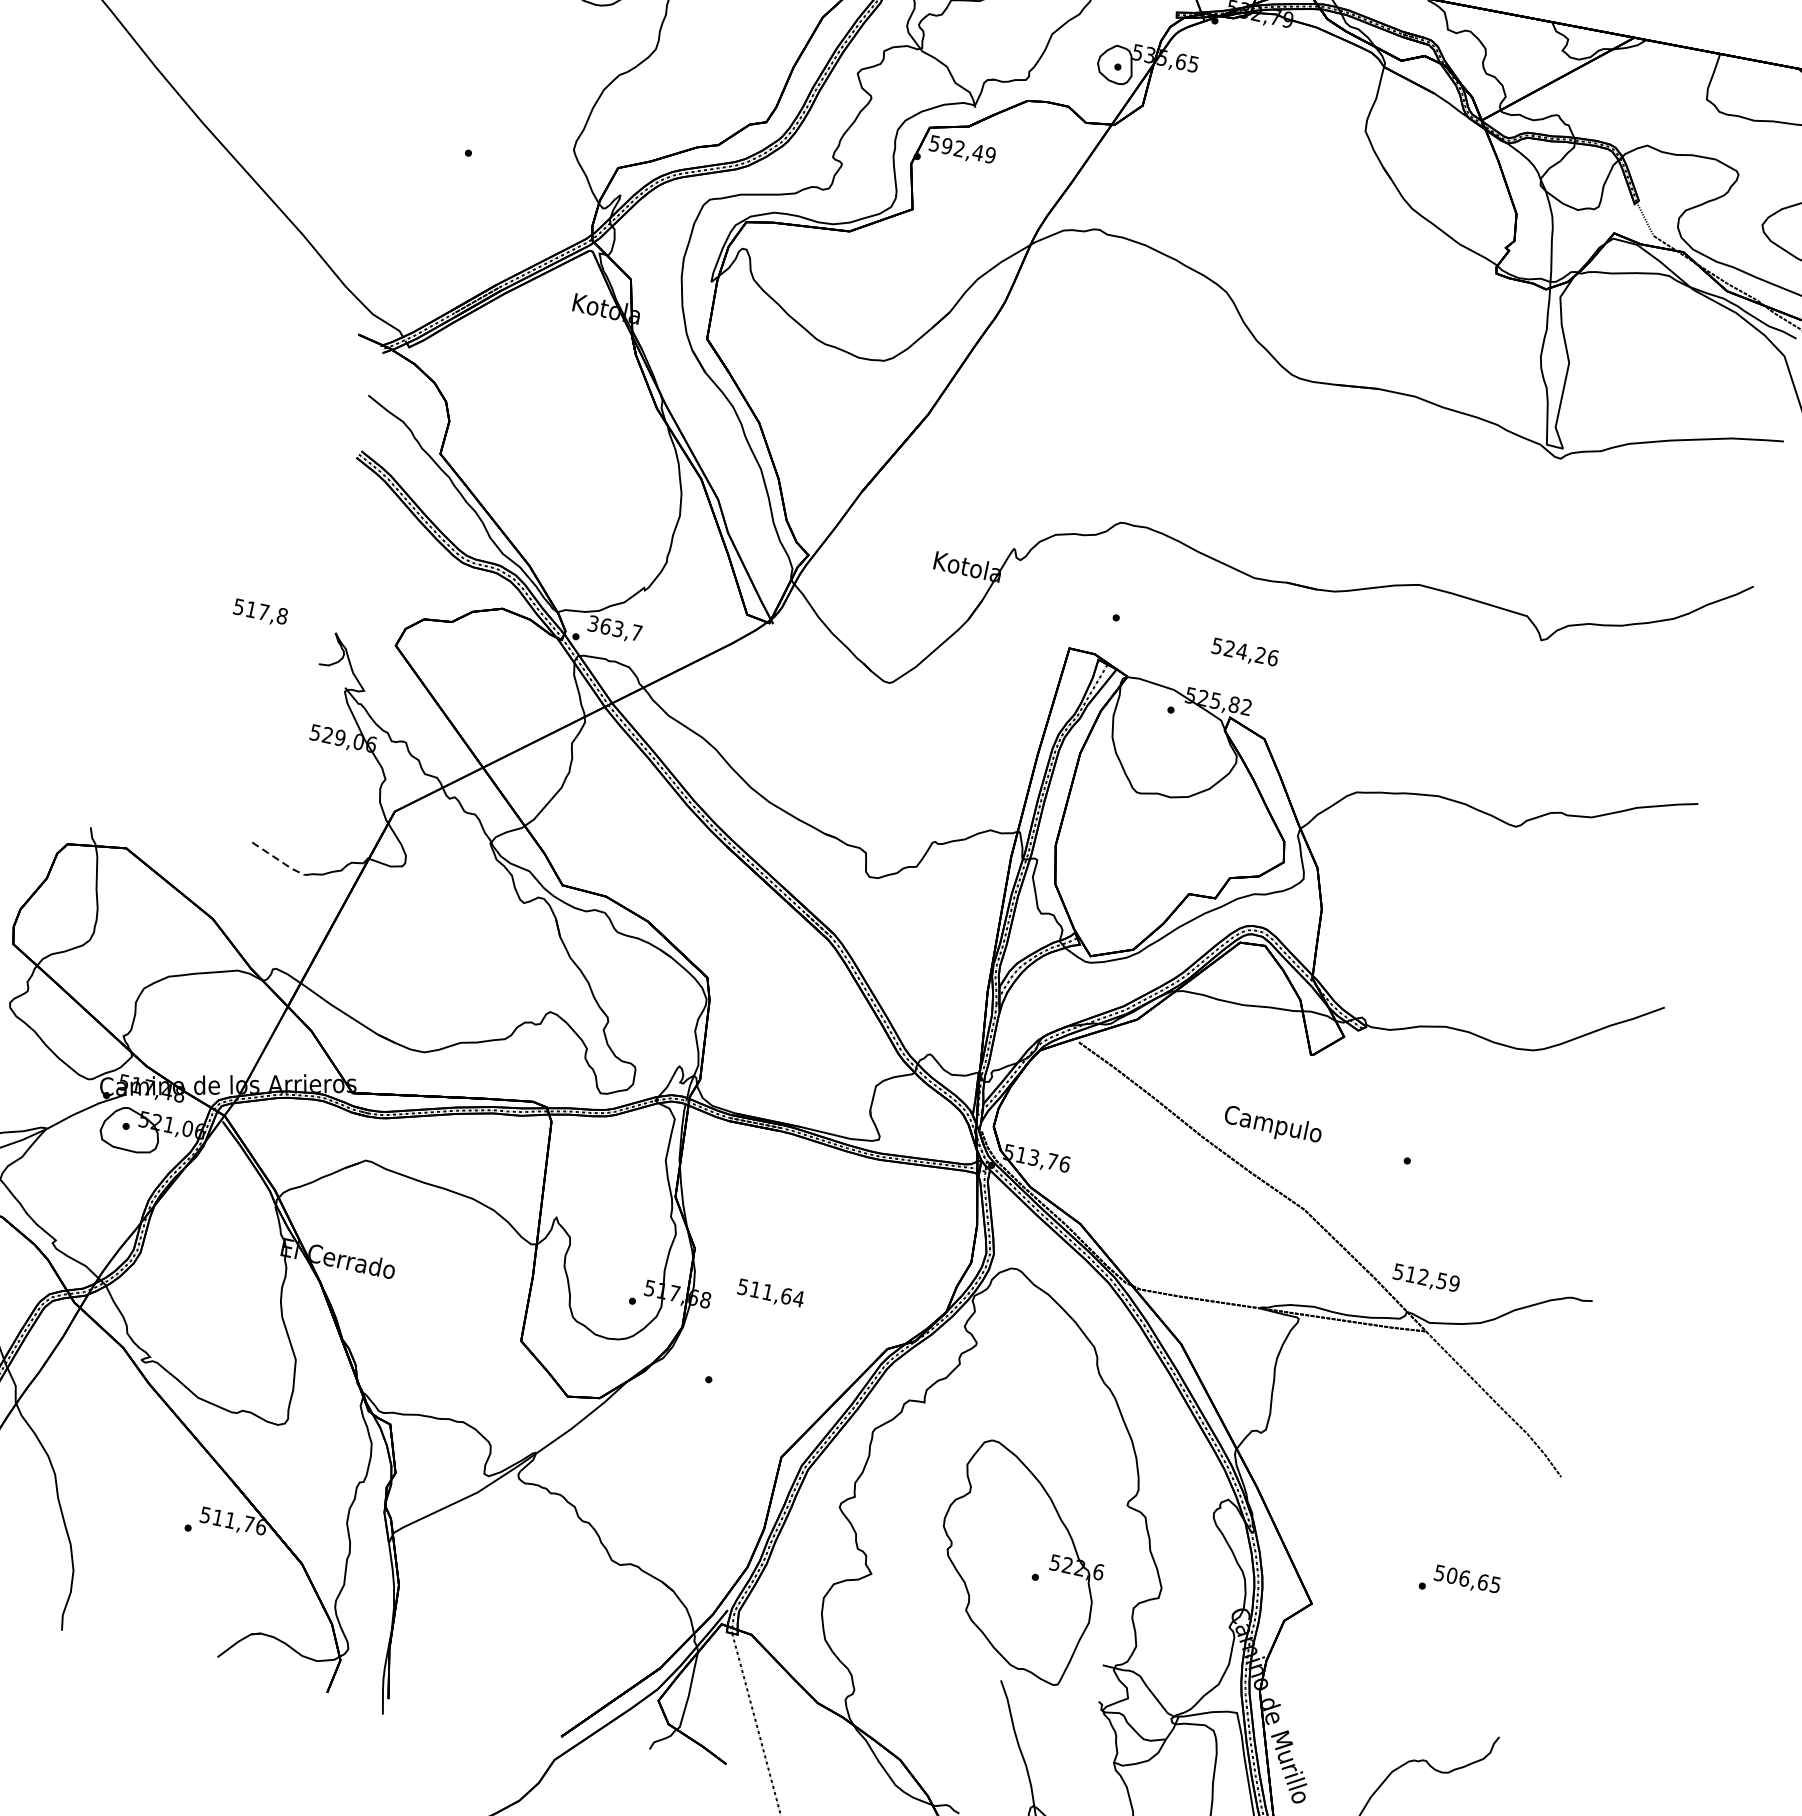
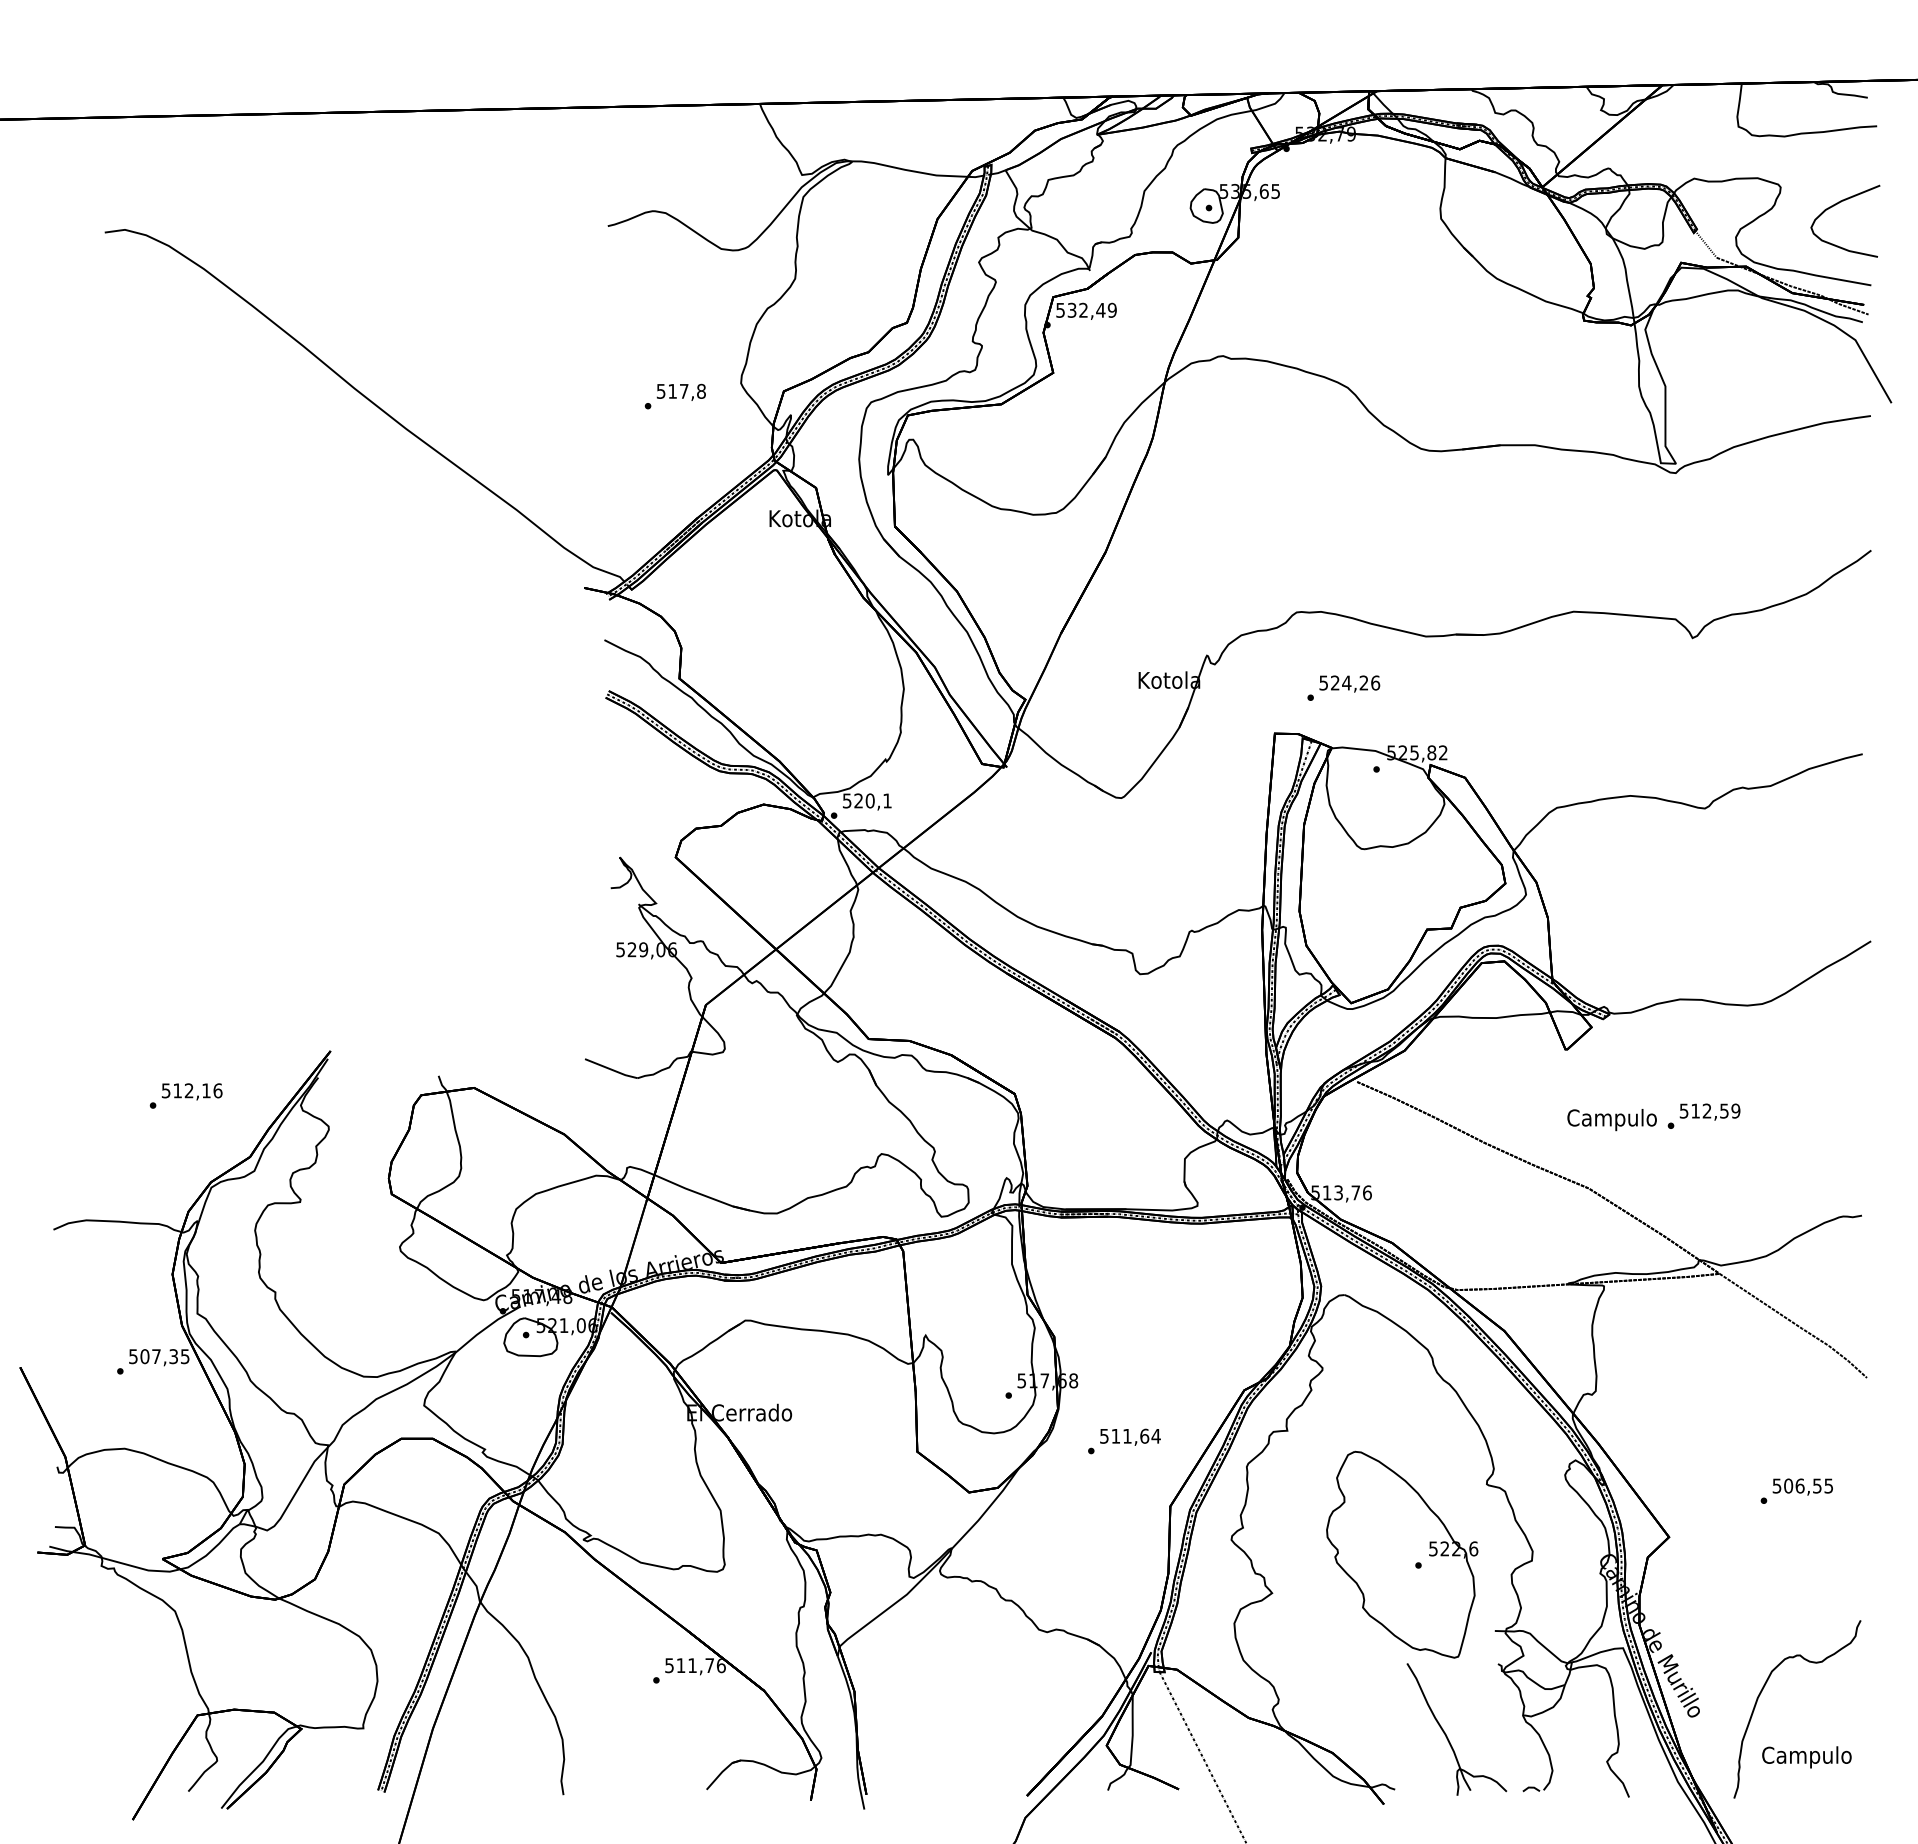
text: (946, 146) -> (1071, 310), 592,49 -> 532,49
text: (259, 611) -> (680, 391), moved
text: (615, 627) -> (867, 800), 363,7 -> 520,1
text: (1244, 652) -> (1349, 683), moved
line: (278, 859) -> (611, 1069), dashed -> solid
text: (1272, 1126) -> (1611, 1120), moved
text: (1425, 1278) -> (1709, 1111), moved
text: (771, 1293) -> (1130, 1436), moved
text: (1483, 1581) -> (1817, 1485), 506,65 -> 506,55

